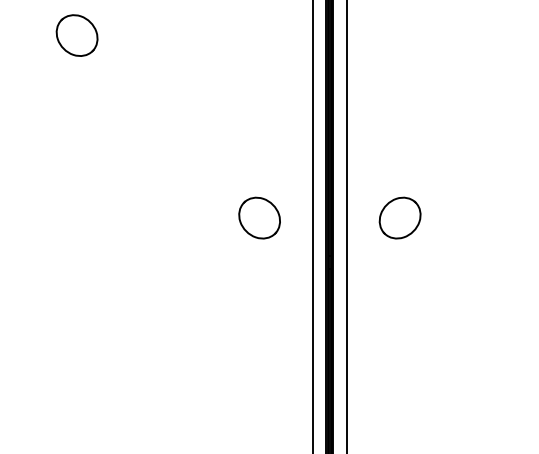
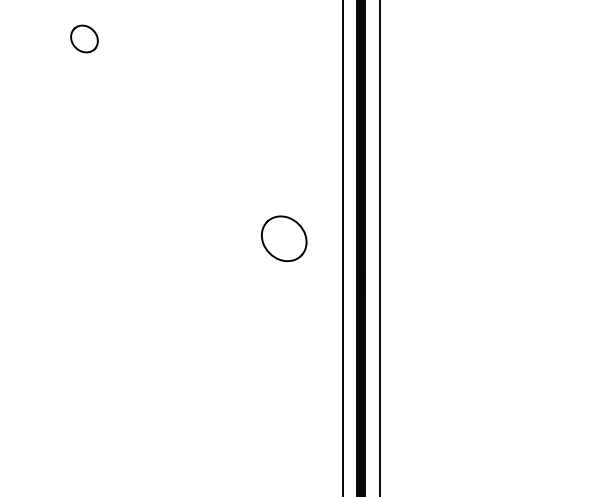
part: (77, 35) -> (84, 38), size x0.6
part: (399, 217) -> (437, 238), removed

